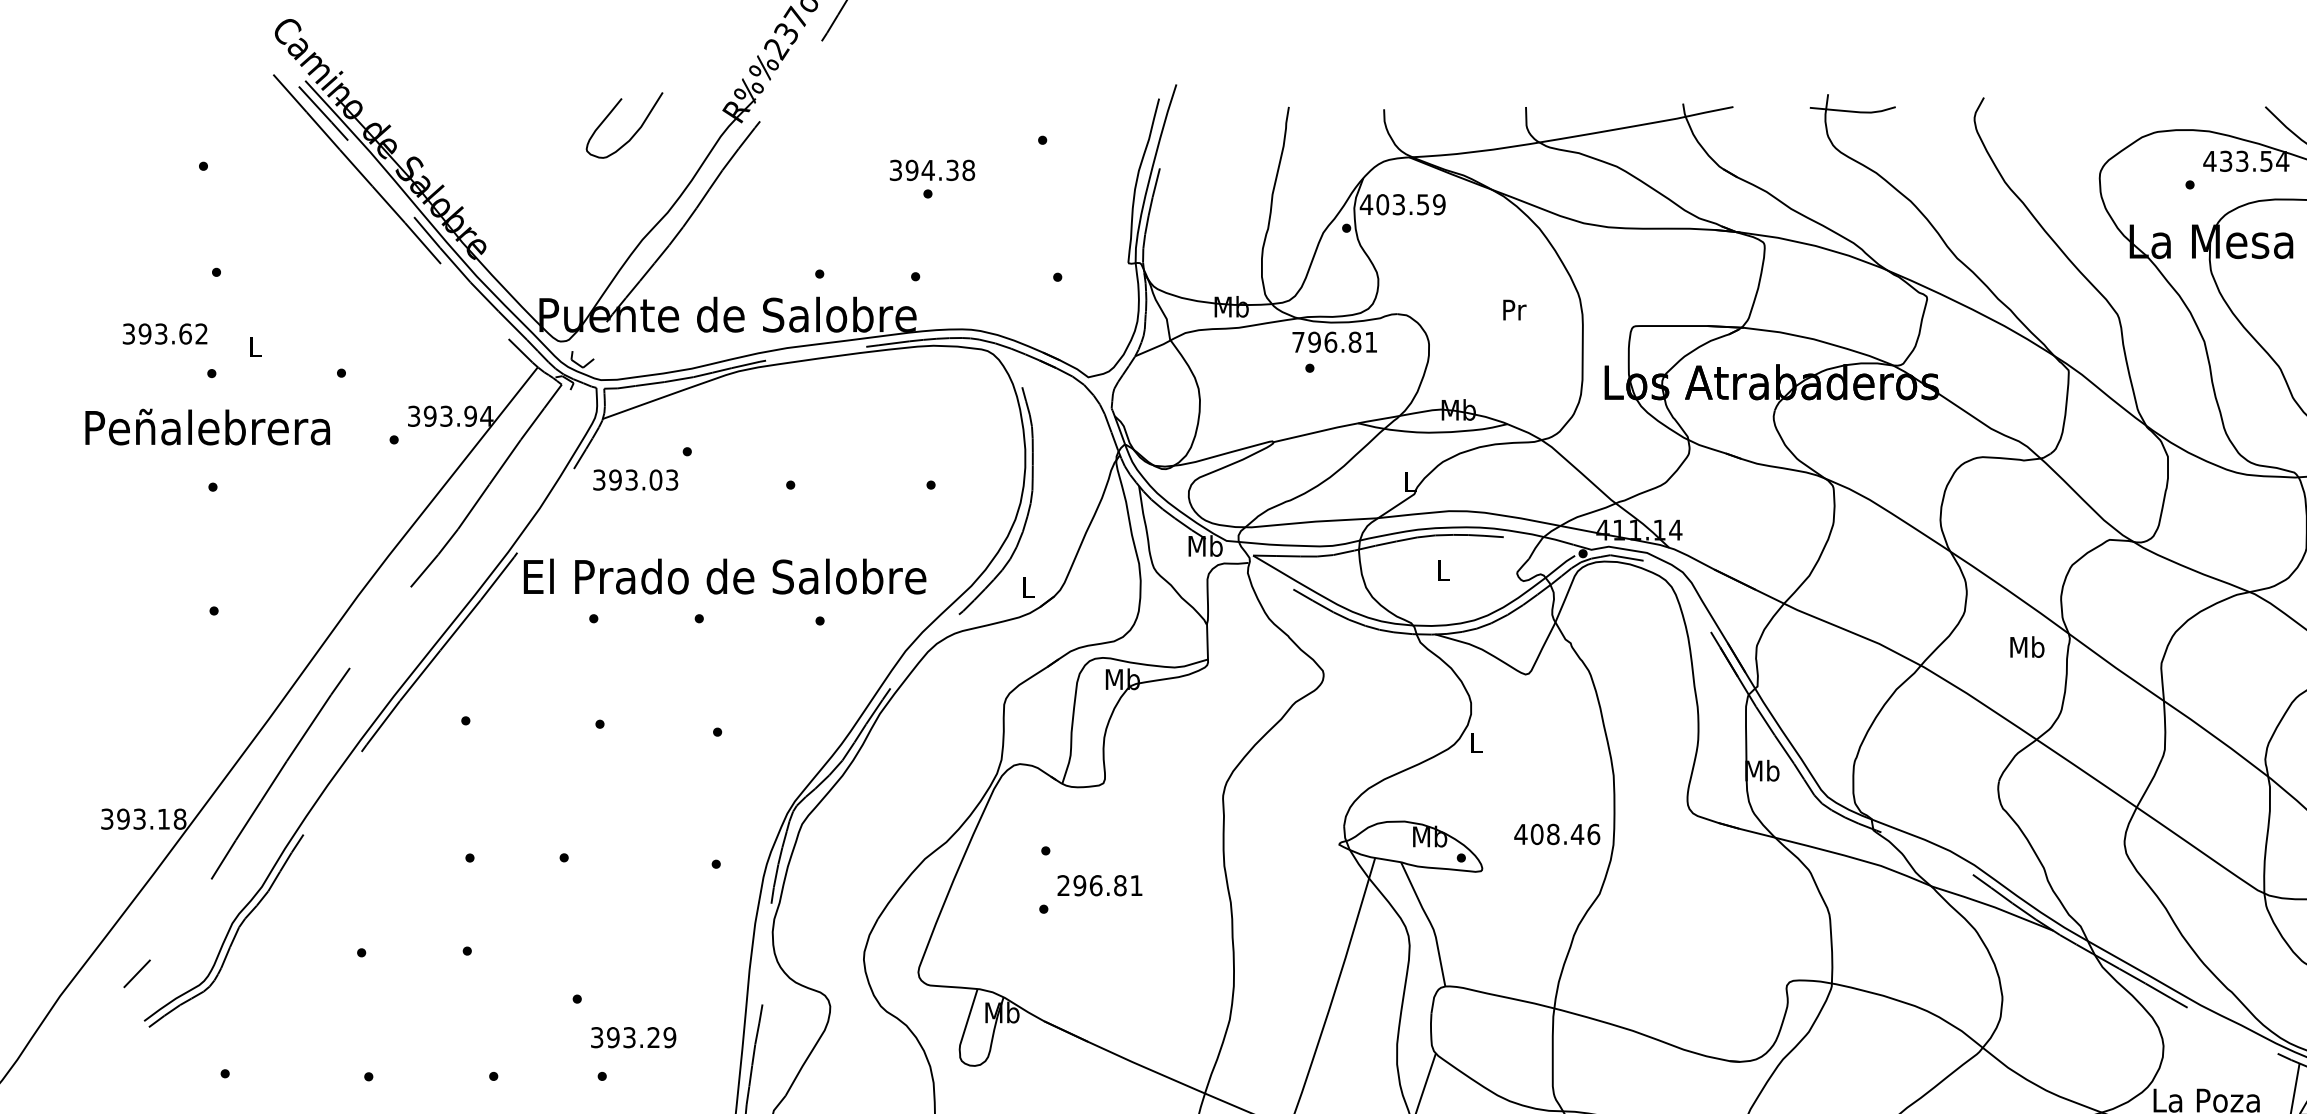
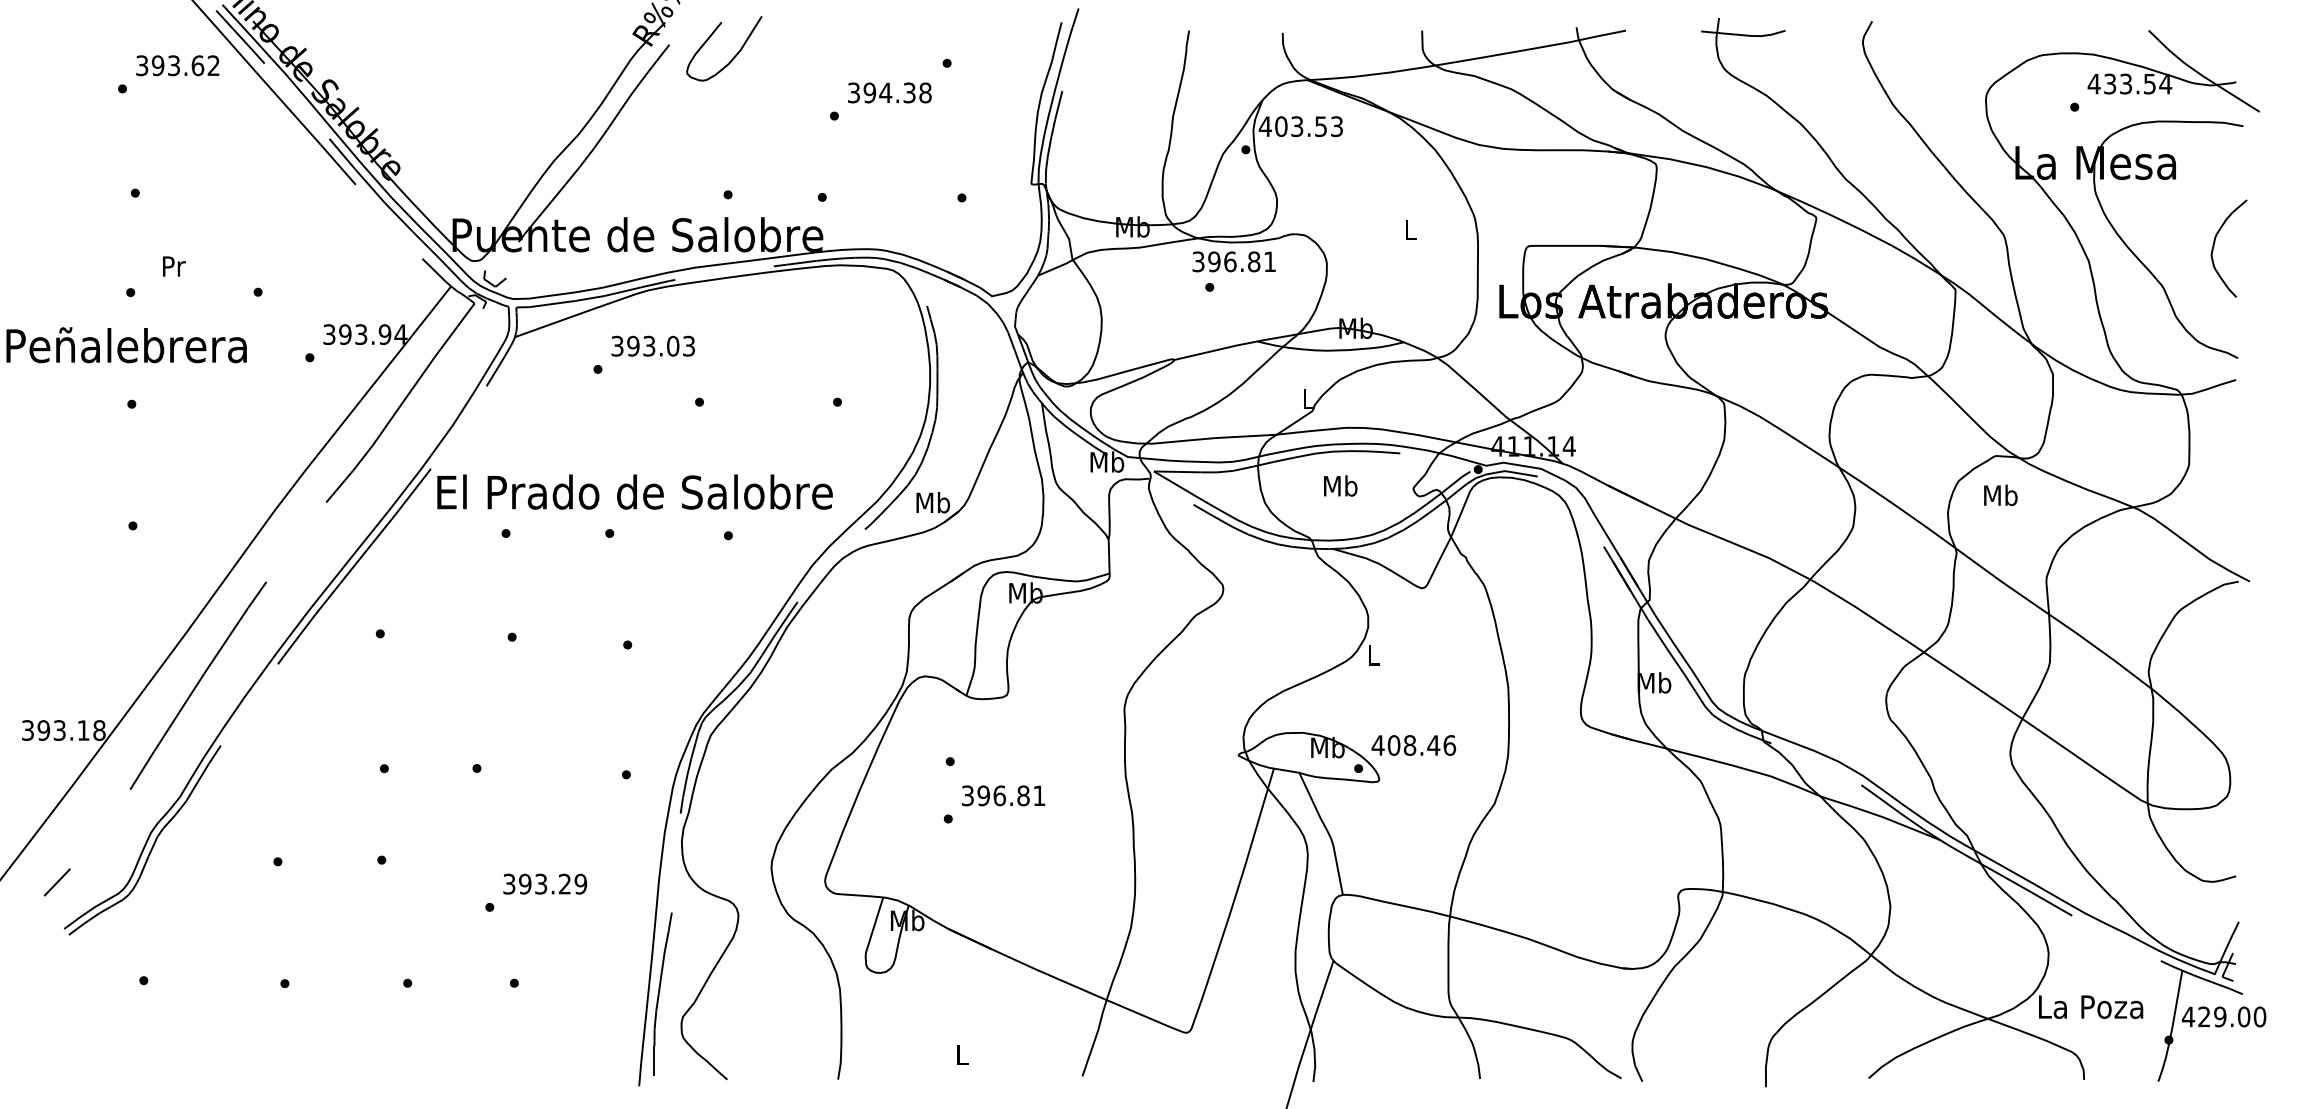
curve: (634, 132) -> (734, 55), moved
text: (932, 169) -> (889, 92), moved
text: (1438, 204) -> (1336, 126), 403.59 -> 403.53
text: (1514, 310) -> (1410, 230), Pr -> L
text: (164, 333) -> (177, 65), moved
text: (1298, 341) -> (1198, 261), 796.81 -> 396.81
text: (256, 347) -> (174, 266), L -> Pr
text: (634, 479) -> (652, 345), moved
text: (1442, 569) -> (1340, 485), L -> Mb
text: (1028, 587) -> (933, 502), L -> Mb
text: (2027, 647) -> (2000, 495), moved
text: (1556, 834) -> (1413, 745), moved
text: (1063, 885) -> (967, 795), 296.81 -> 396.81
text: (633, 1036) -> (545, 883), moved

